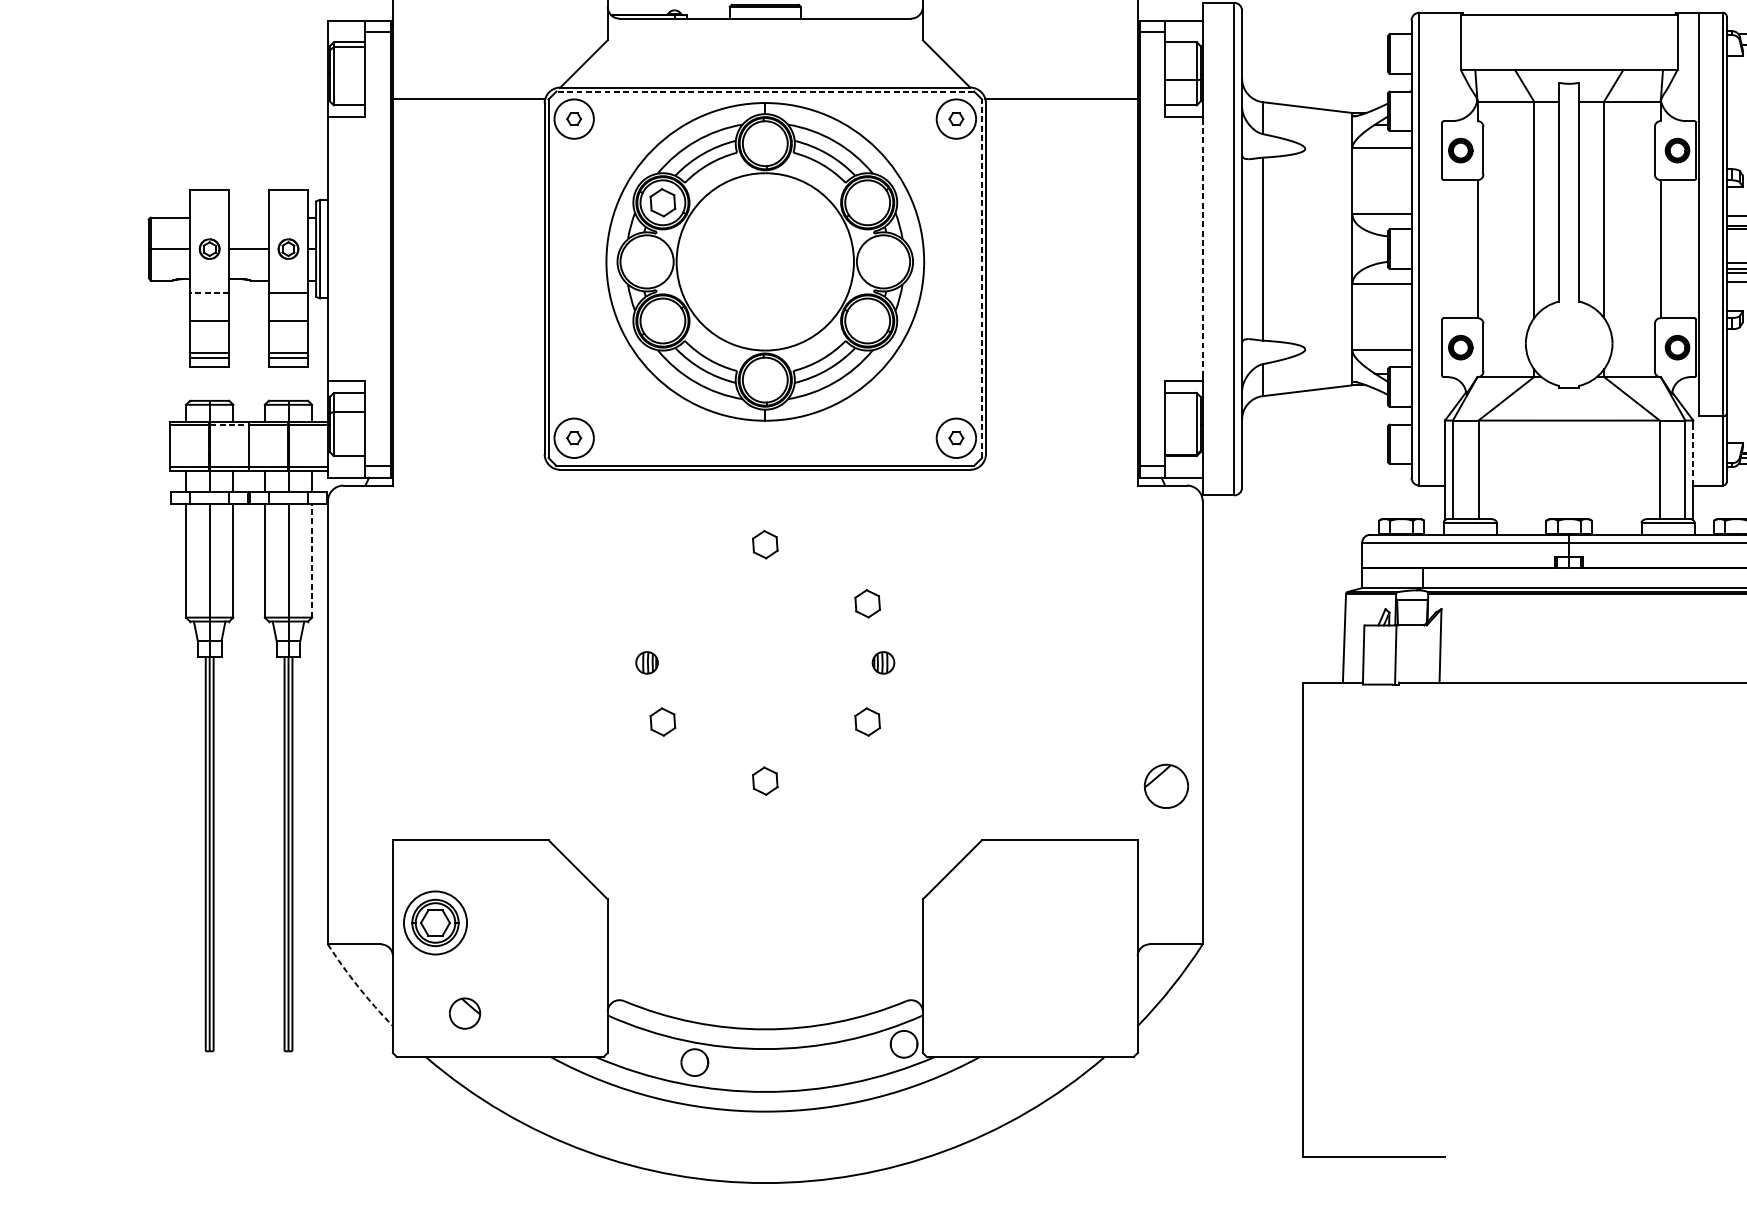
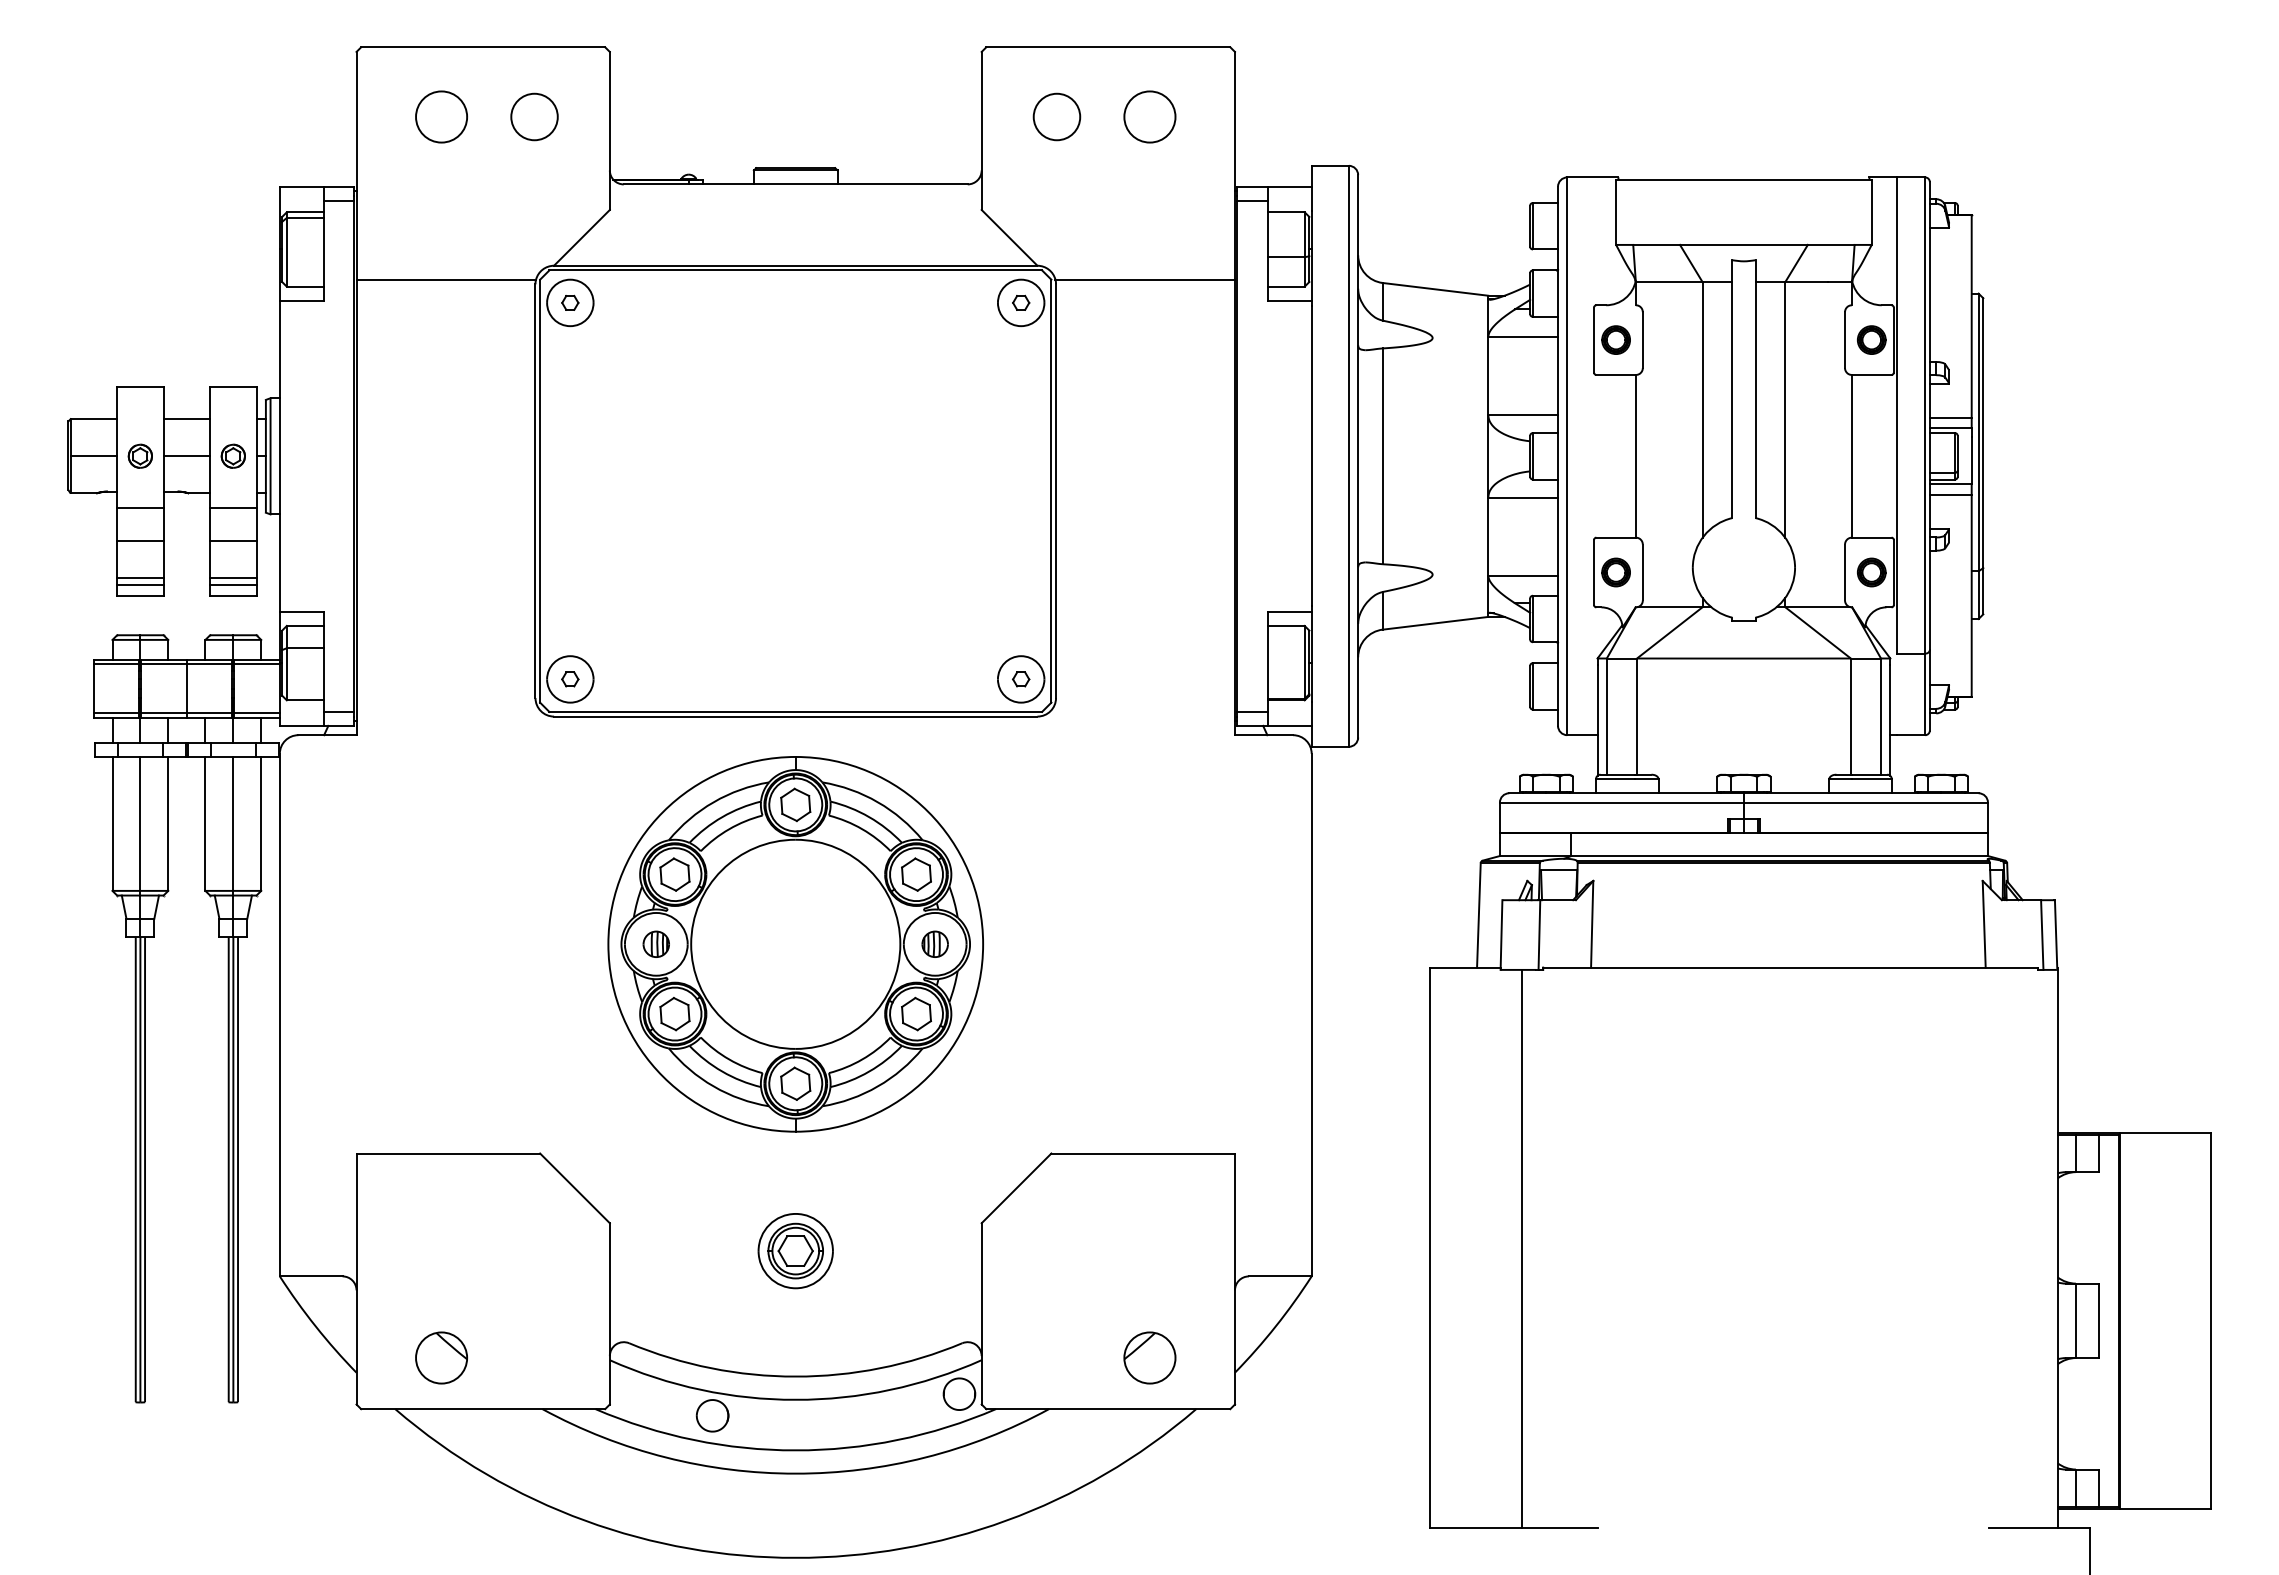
line: (765, 91) -> (795, 270), dashed -> solid
line: (248, 217) -> (186, 419), added
line: (1202, 248) -> (1311, 455), dashed -> solid
part: (765, 262) -> (795, 944), moved
line: (982, 278) -> (1051, 490), dashed -> solid
line: (208, 293) -> (139, 508), dashed -> solid
line: (230, 425) -> (164, 664), dashed -> solid
line: (1693, 456) -> (1890, 700), dashed -> solid
line: (312, 561) -> (261, 824), dashed -> solid
part: (1166, 785) -> (1149, 1357), moved
line: (1381, 920) -> (1522, 1248), added
part: (435, 923) -> (795, 1251), moved
arc: (358, 986) -> (315, 1326), dashed -> solid
part: (464, 1013) -> (441, 1357), size x1.43

